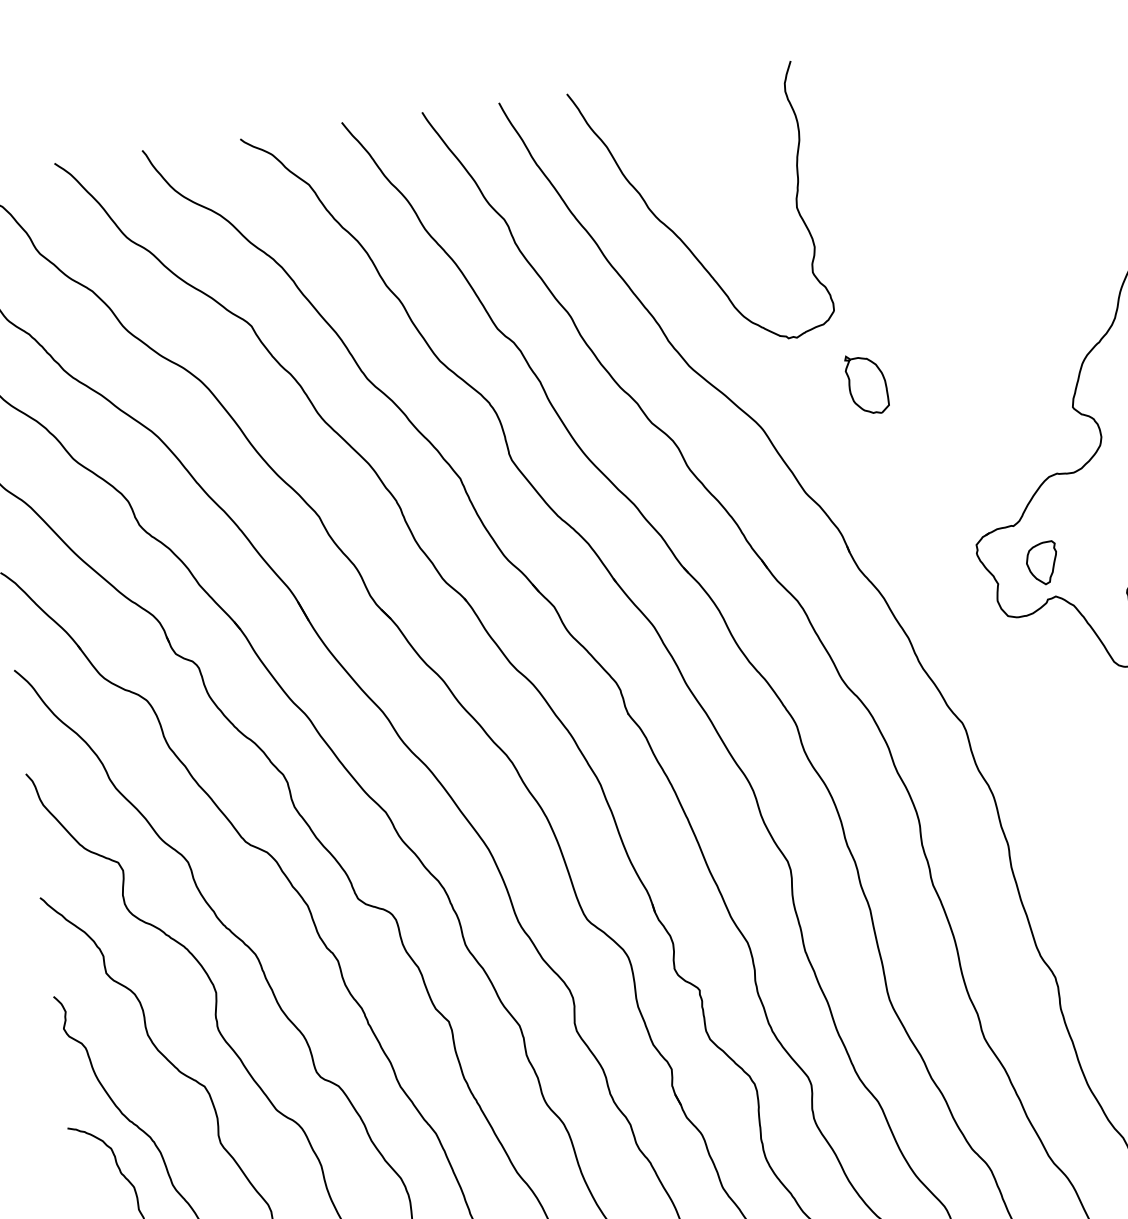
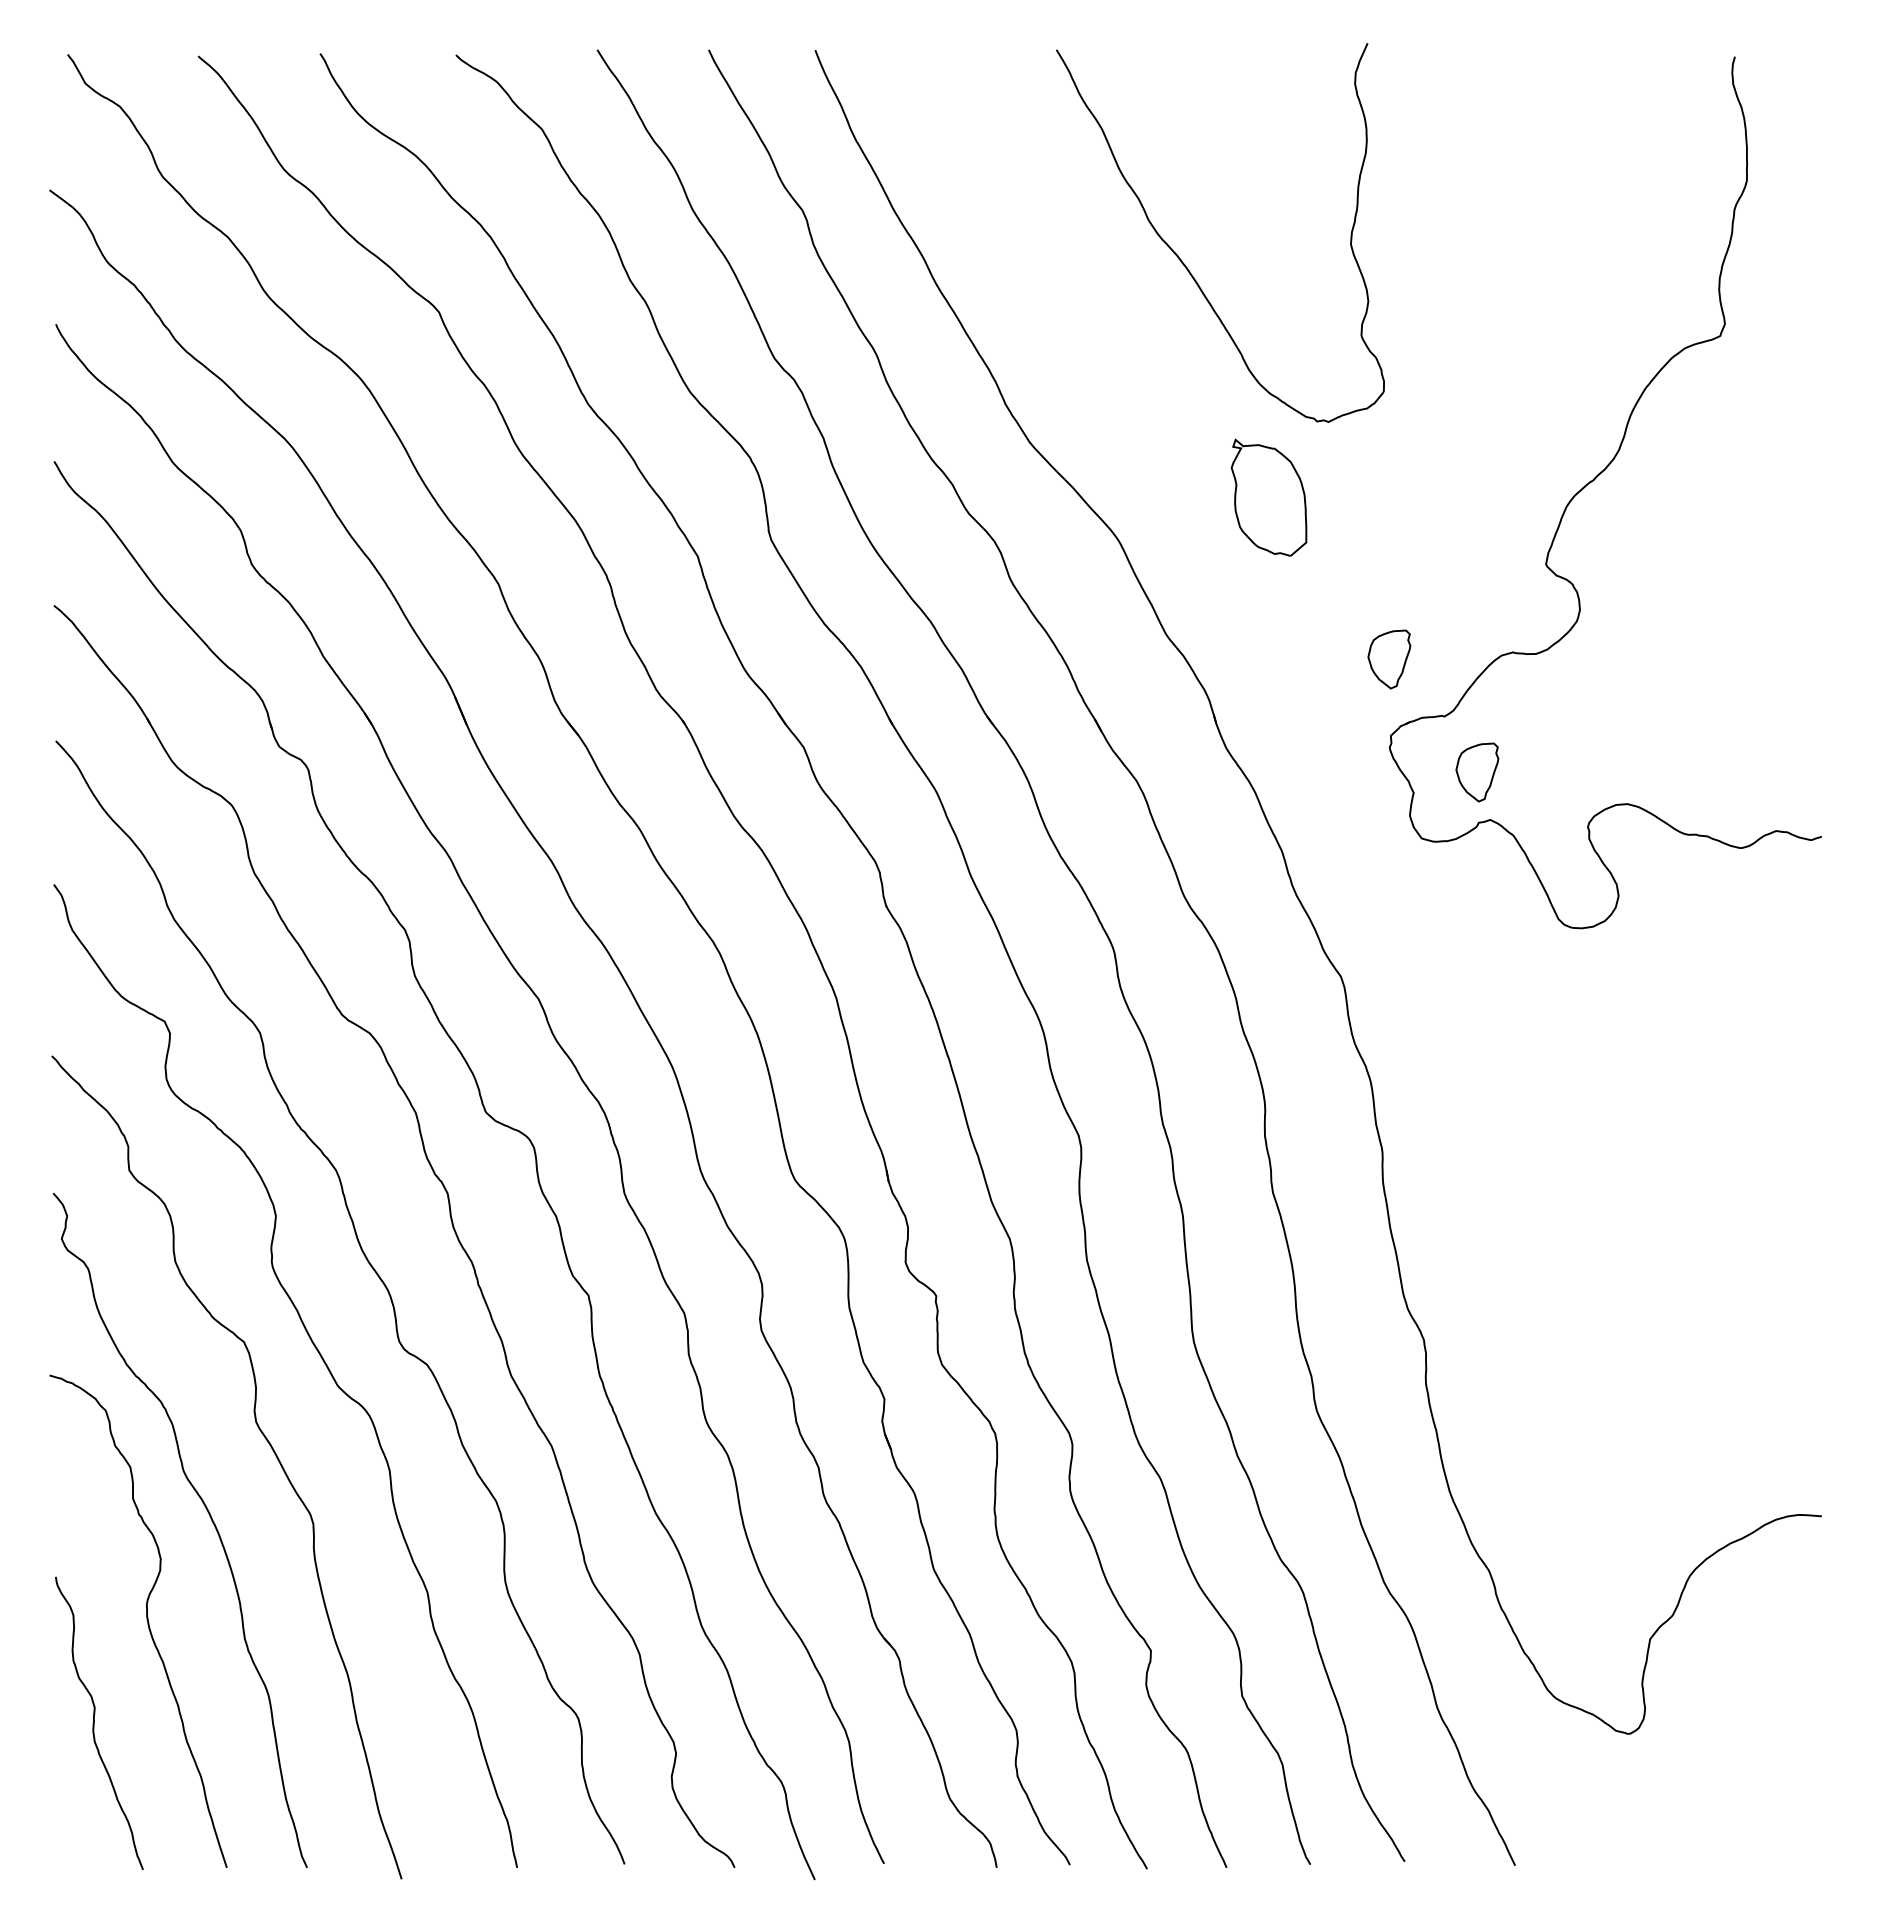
curve: (679, 237) -> (1185, 264), moved
part: (866, 384) -> (1268, 497), size x1.4
part: (968, 490) -> (1389, 659), added

